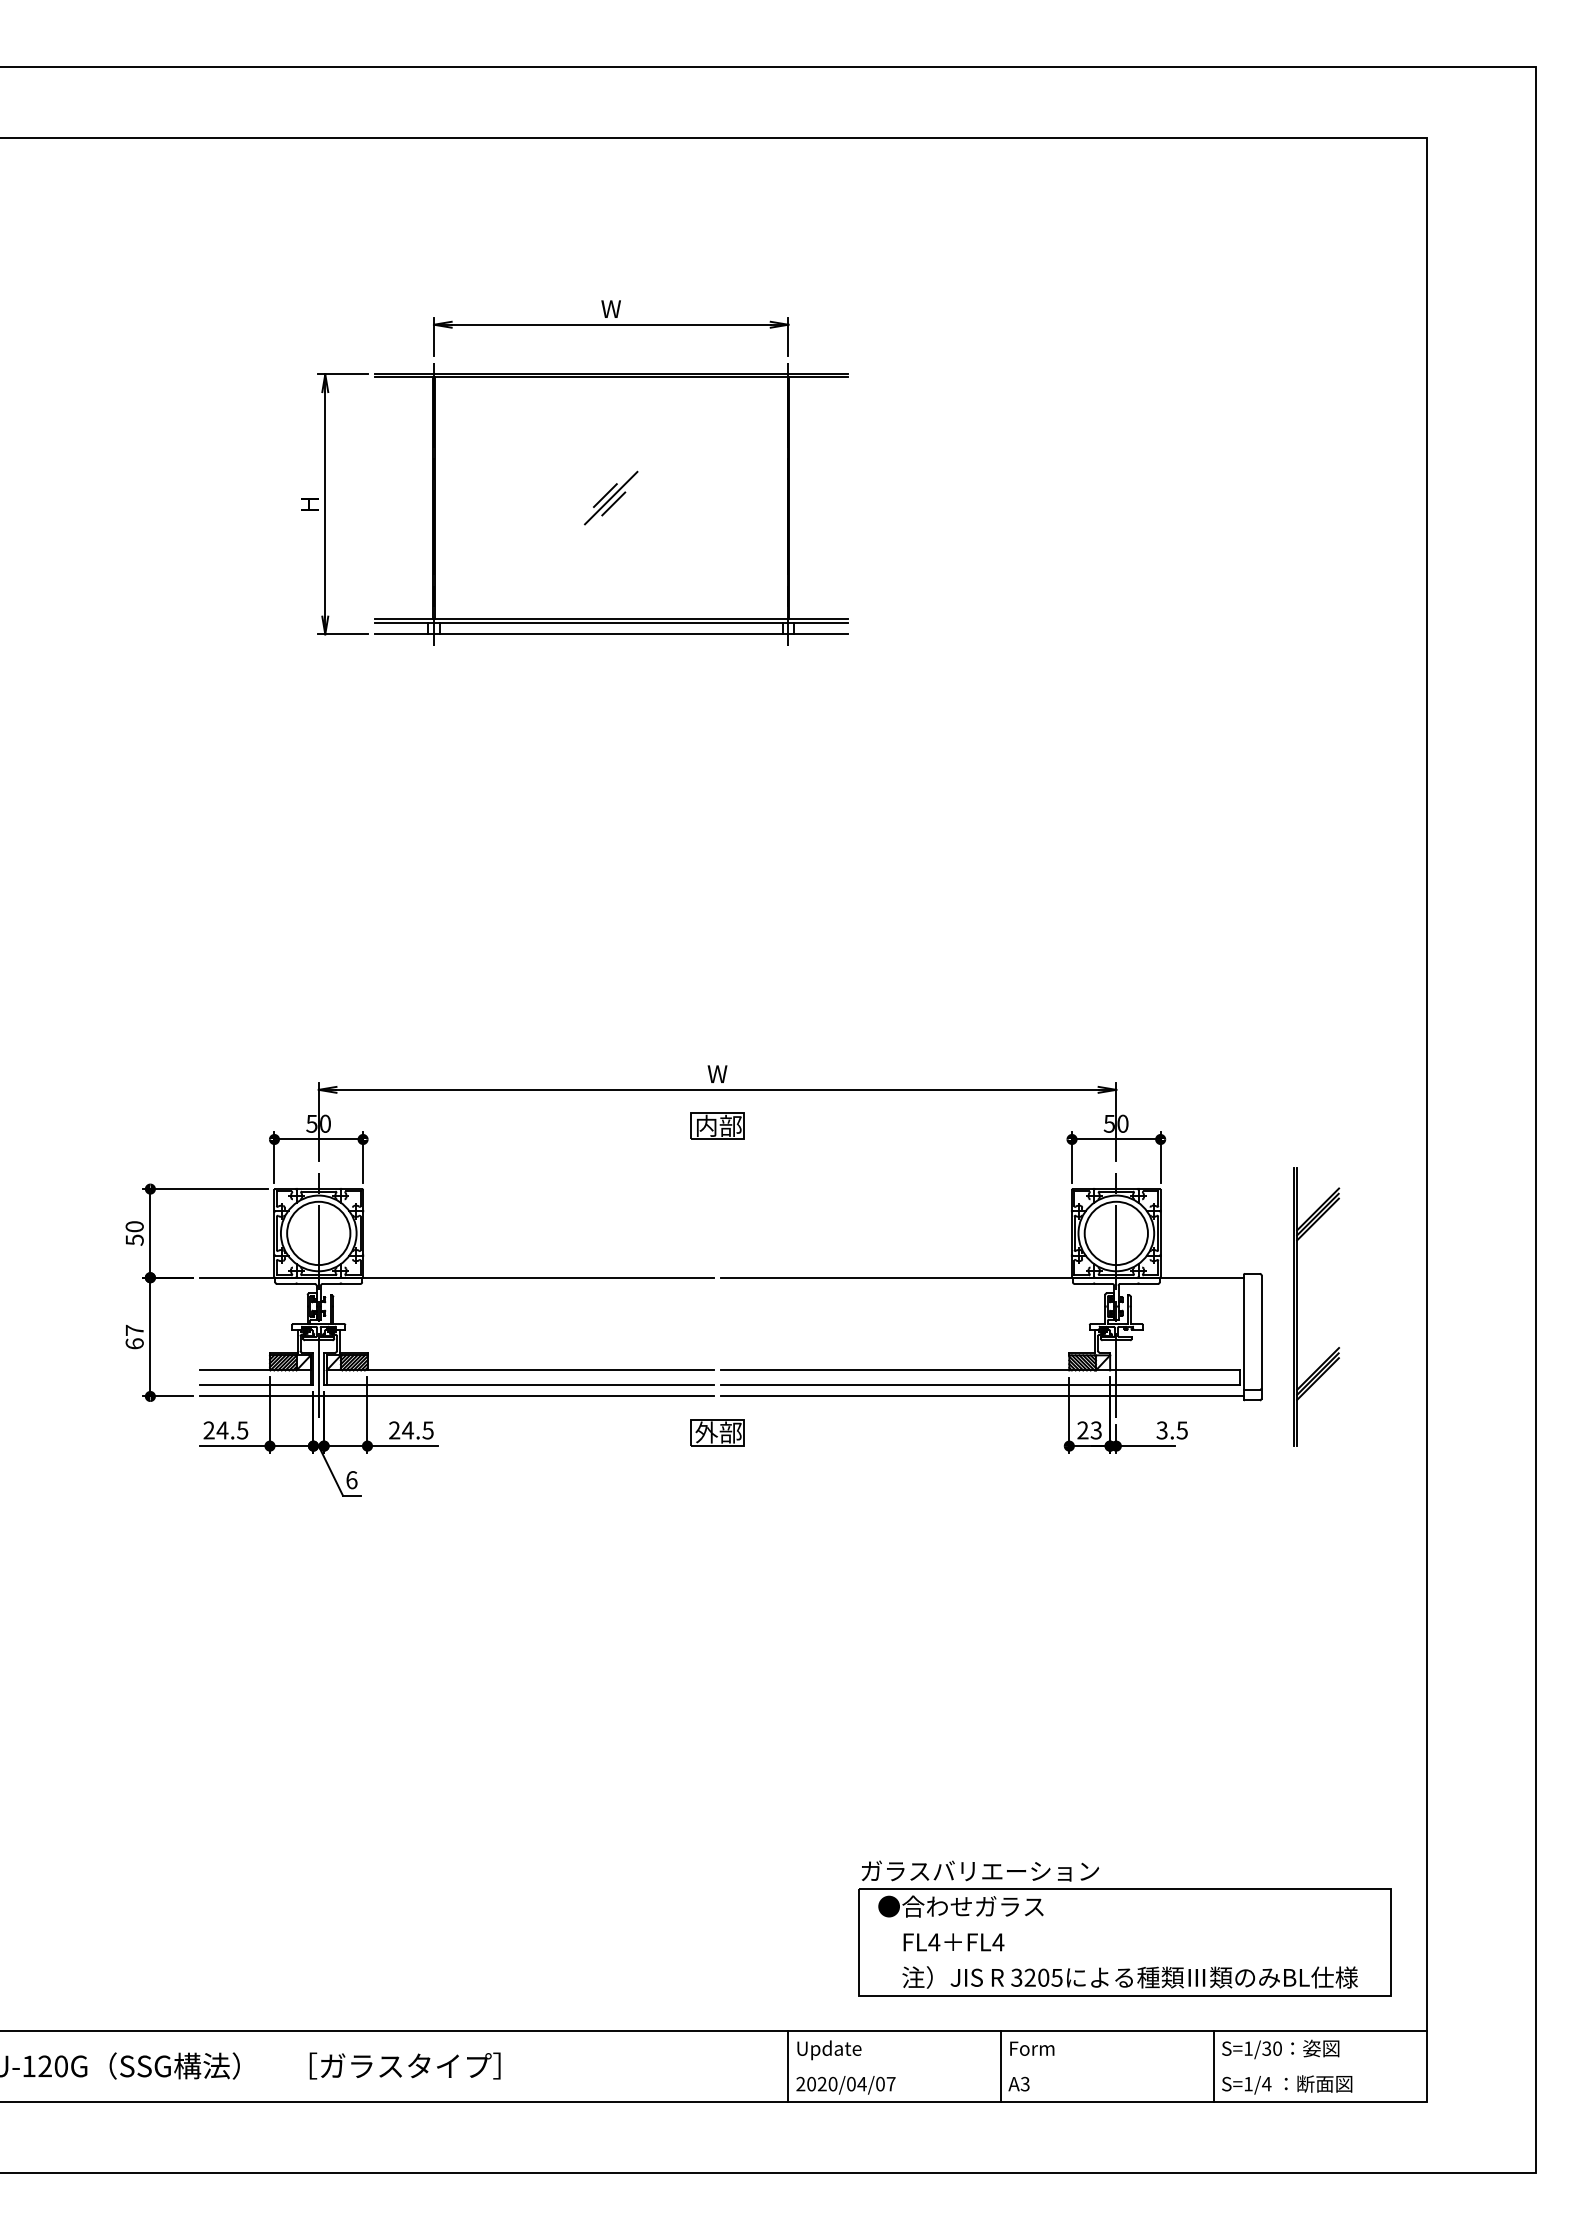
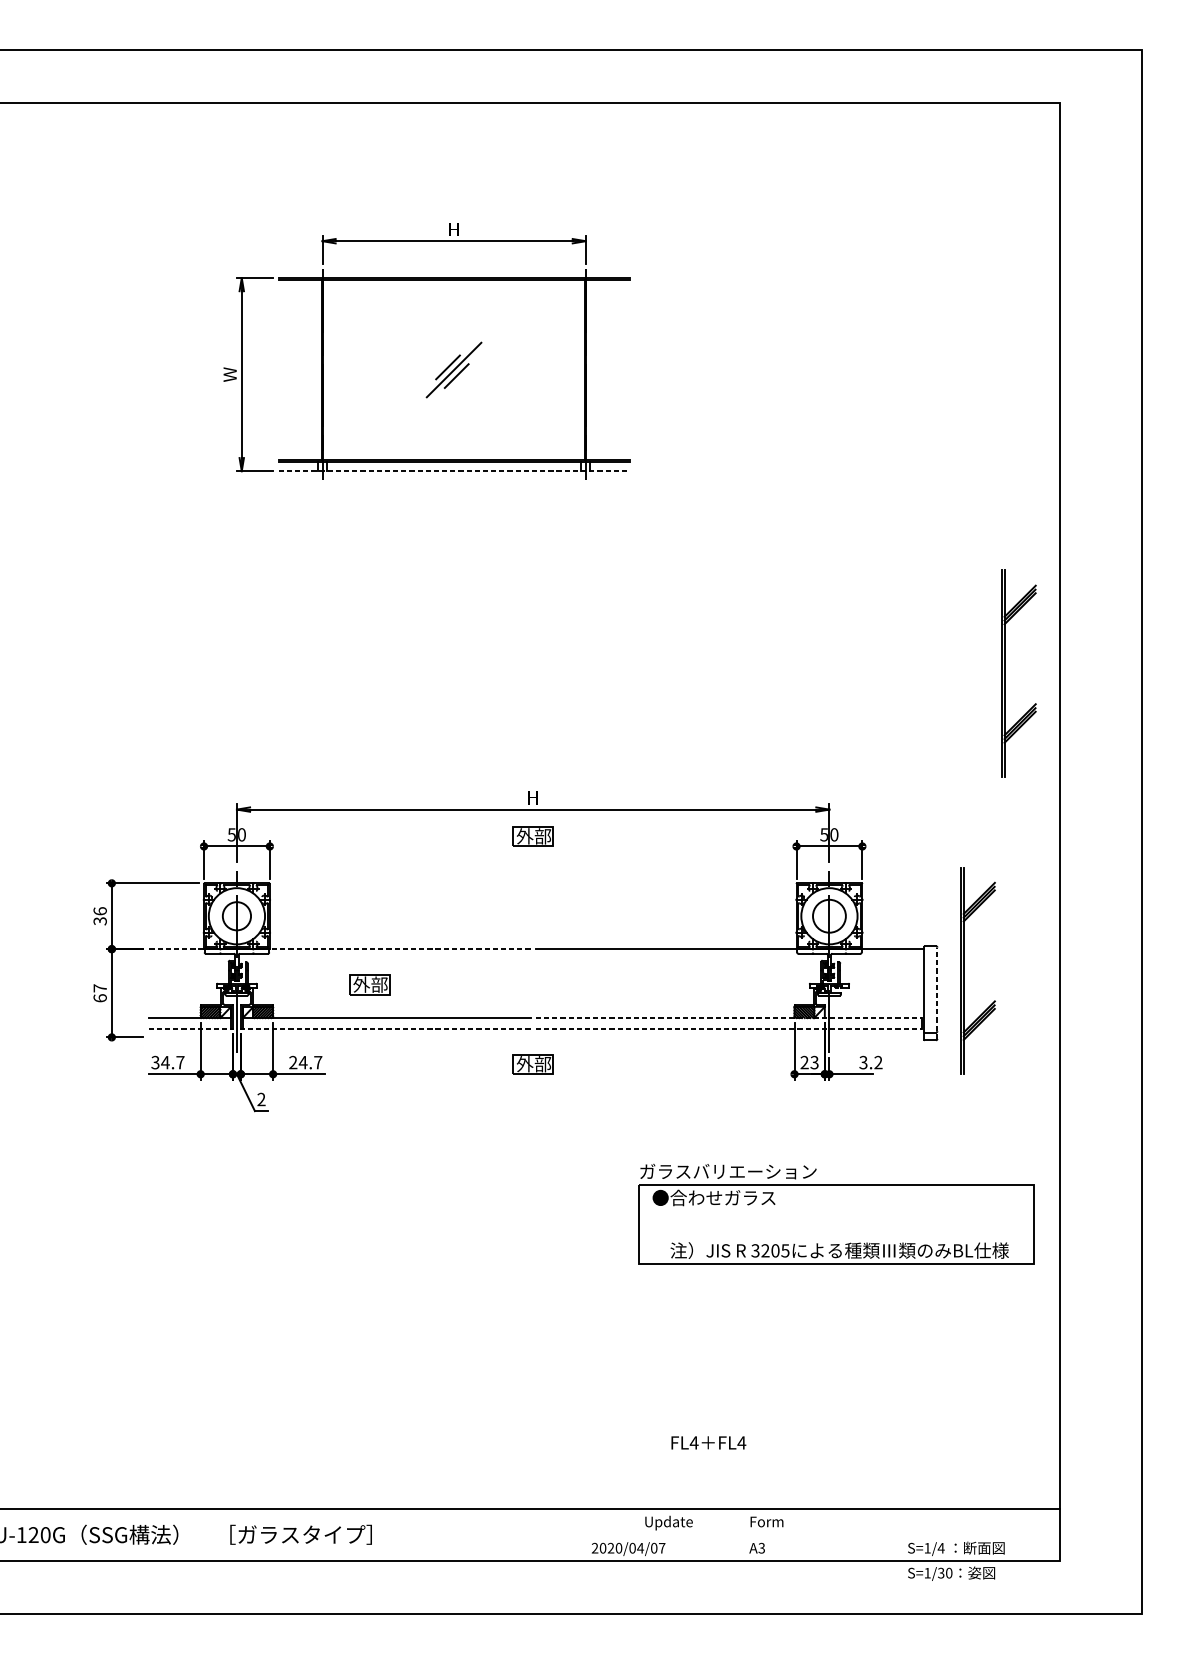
text: (610, 308) -> (453, 229), W -> H
part: (611, 497) -> (454, 369), size x1.4
text: (309, 504) -> (230, 374), H -> W
line: (611, 634) -> (454, 471), solid -> dashed
part: (1352, 906) -> (1004, 673), added
text: (717, 1074) -> (533, 798), W -> H
text: (706, 1125) -> (524, 836), 内部 -> 外部
text: (134, 1233) -> (100, 916), 50 -> 36
circle: (318, 1233) -> (236, 916), size x0.6
circle: (1115, 1233) -> (828, 916), size x0.7
line: (457, 1277) -> (339, 949), solid -> dashed
part: (497, 1325) -> (369, 984), added
line: (1261, 1337) -> (937, 993), solid -> dashed
line: (980, 1370) -> (728, 1018), solid -> dashed
line: (255, 1384) -> (189, 1028), solid -> dashed
line: (520, 1384) -> (386, 1028), solid -> dashed
line: (980, 1384) -> (728, 1028), solid -> dashed
line: (457, 1396) -> (339, 1037), removed
line: (982, 1396) -> (730, 1037), removed
text: (225, 1430) -> (167, 1062), 24.5 -> 34.7
text: (427, 1430) -> (317, 1062), 24.5 -> 24.7
text: (1181, 1430) -> (877, 1062), 3.5 -> 3.2
text: (351, 1480) -> (261, 1099), 6 -> 2
part: (1124, 1928) -> (835, 1214), moved
text: (1280, 2049) -> (951, 1573), moved
text: (829, 2050) -> (669, 1523), moved
line: (788, 2066) -> (585, 1535), removed
line: (1001, 2066) -> (744, 1535), removed
line: (1213, 2066) -> (901, 1535), removed

